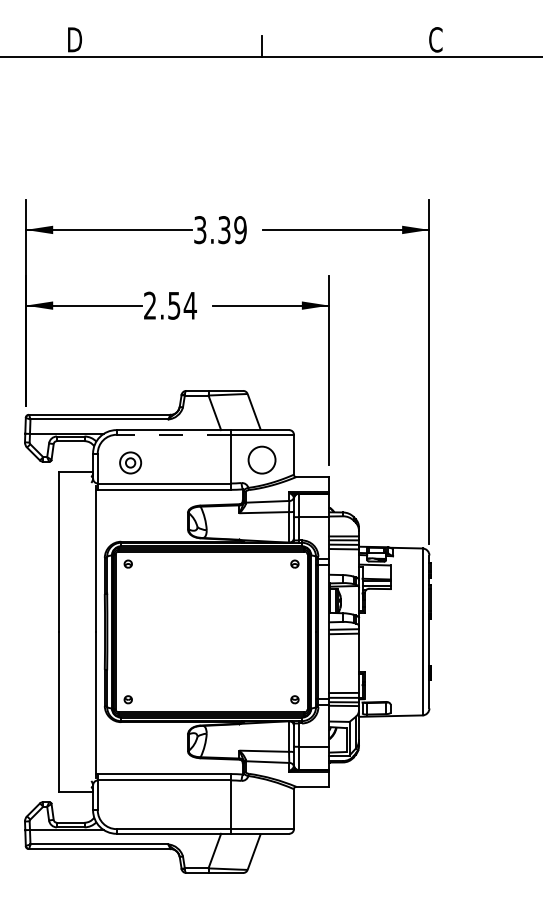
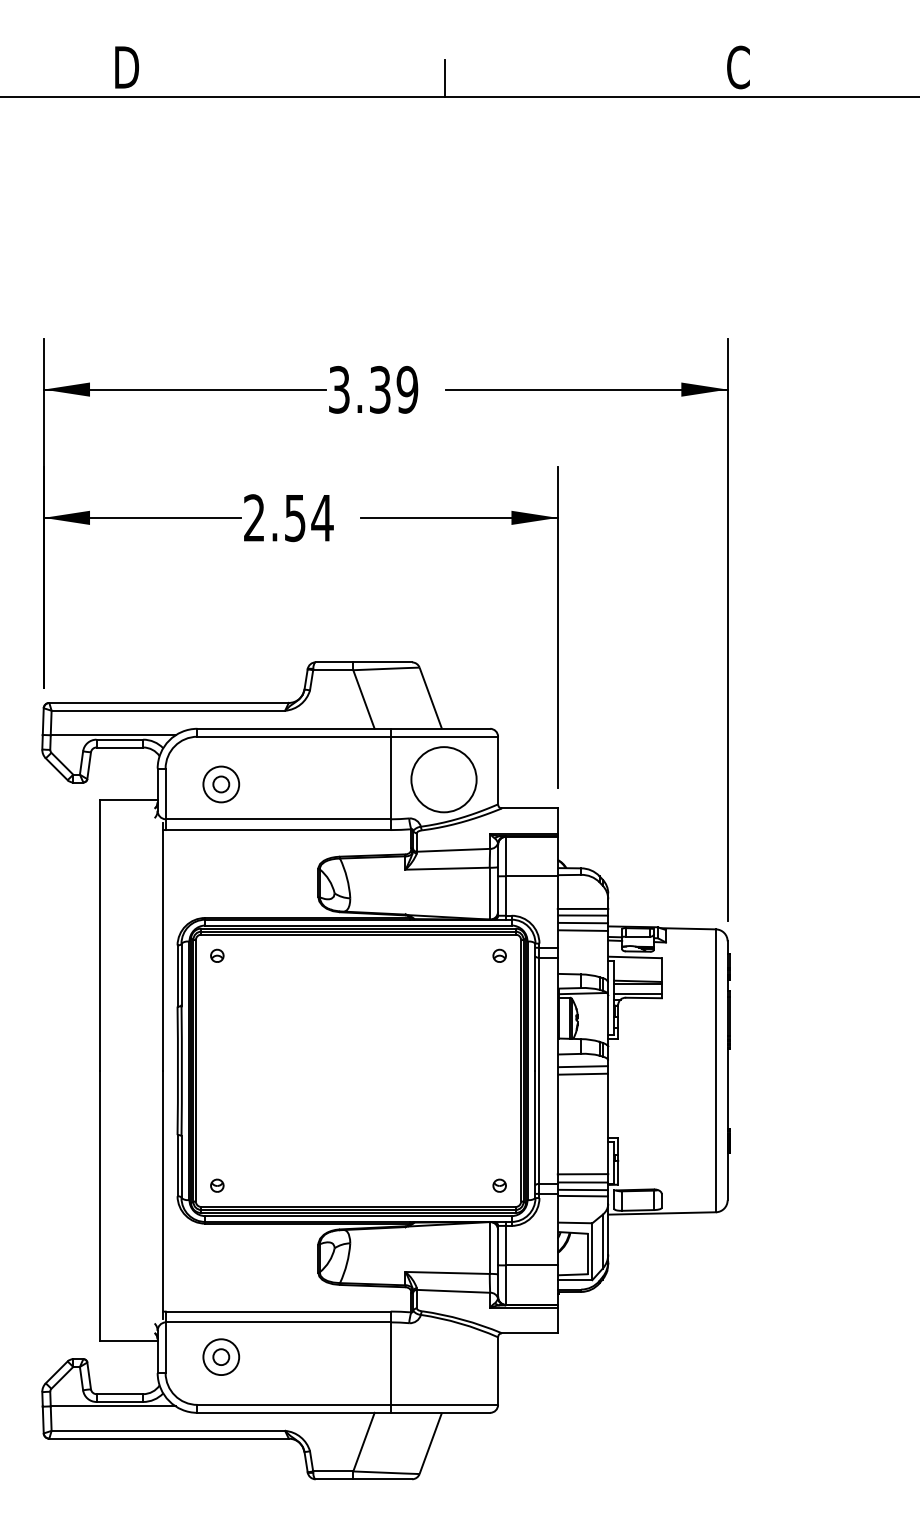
line: (173, 434) -> (293, 736), dashed -> solid
circle: (261, 459) -> (443, 778), size x1.43
part: (130, 800) -> (221, 1356), added

